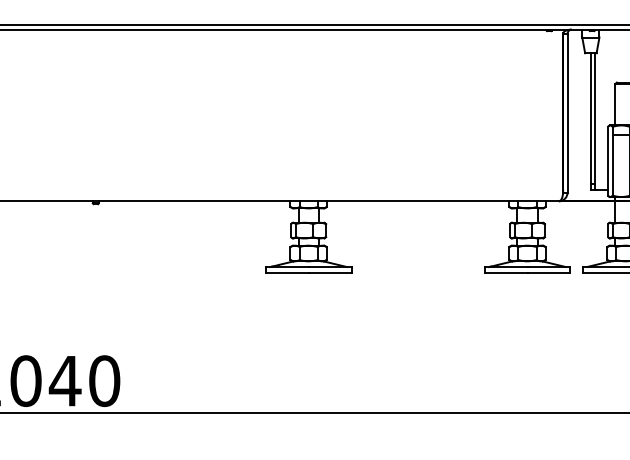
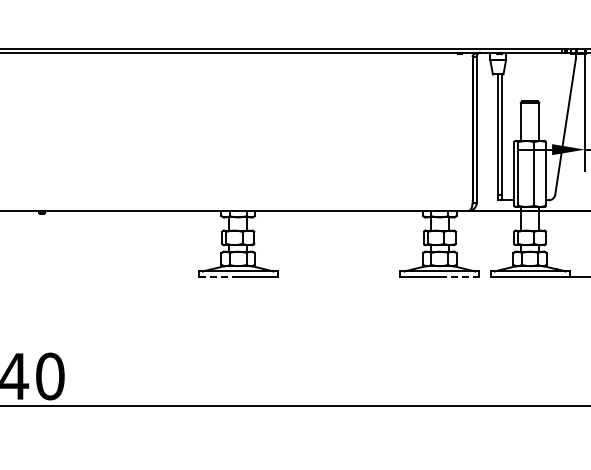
line: (287, 272) -> (218, 276), solid -> dashed
line: (548, 272) -> (459, 276), solid -> dashed

